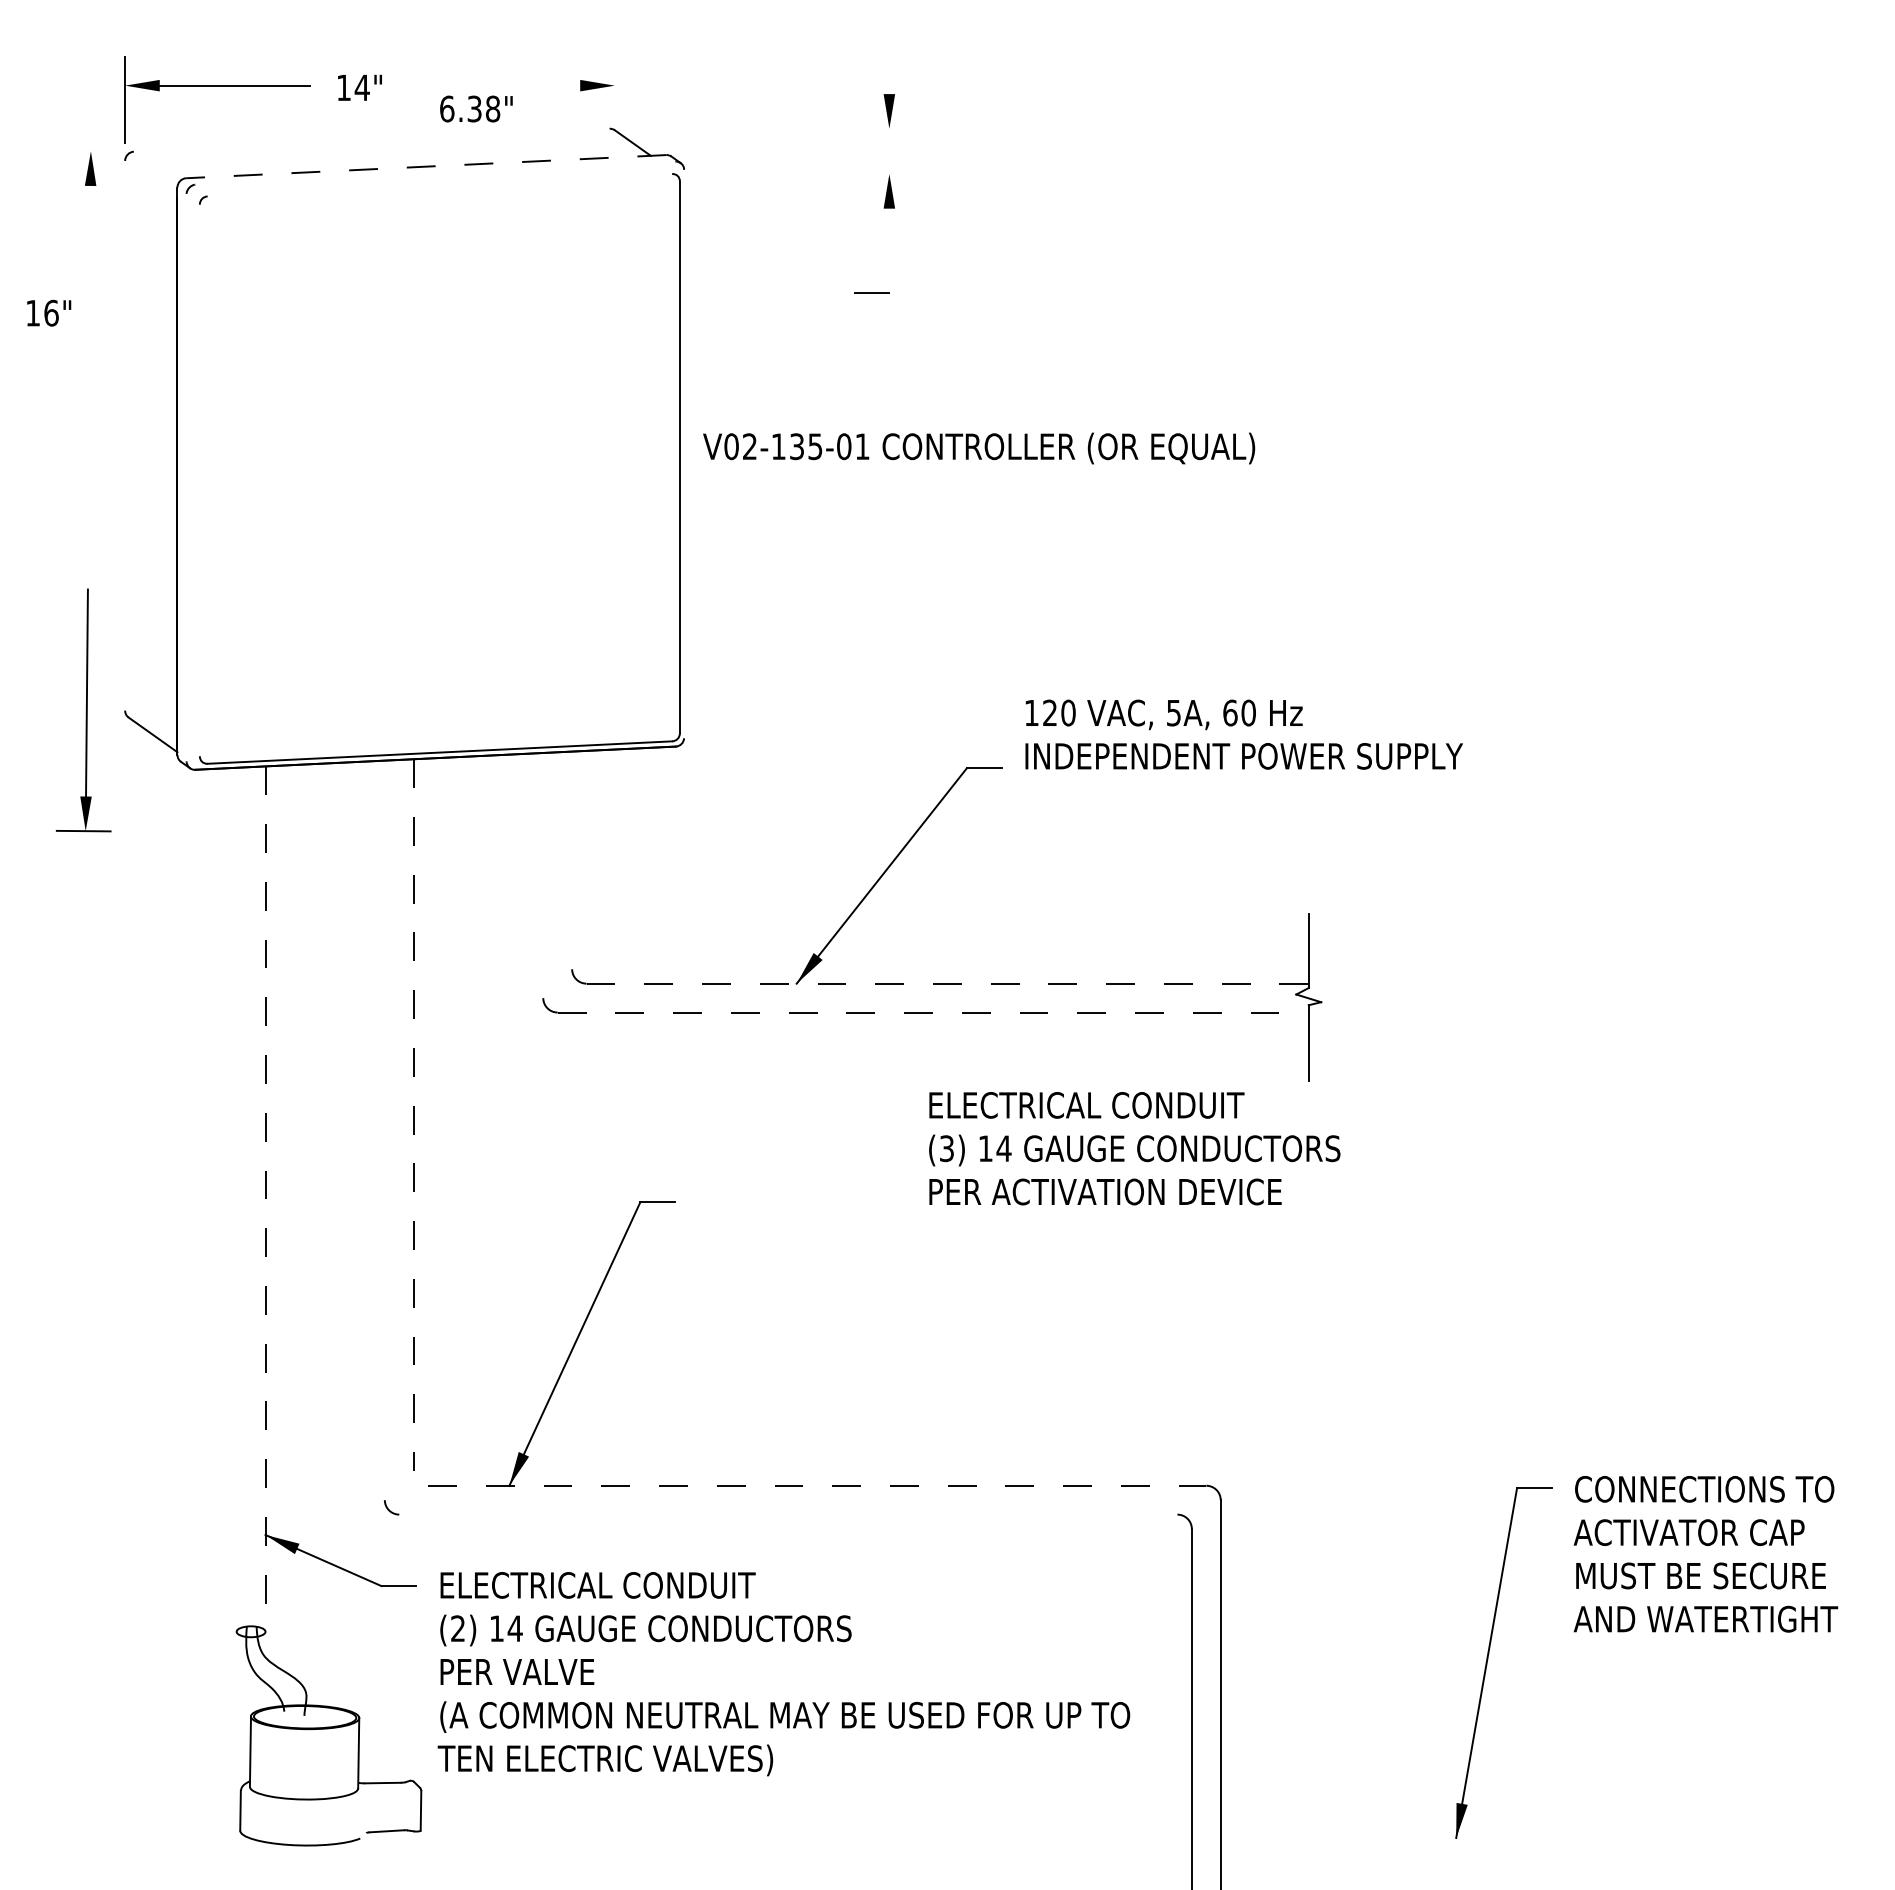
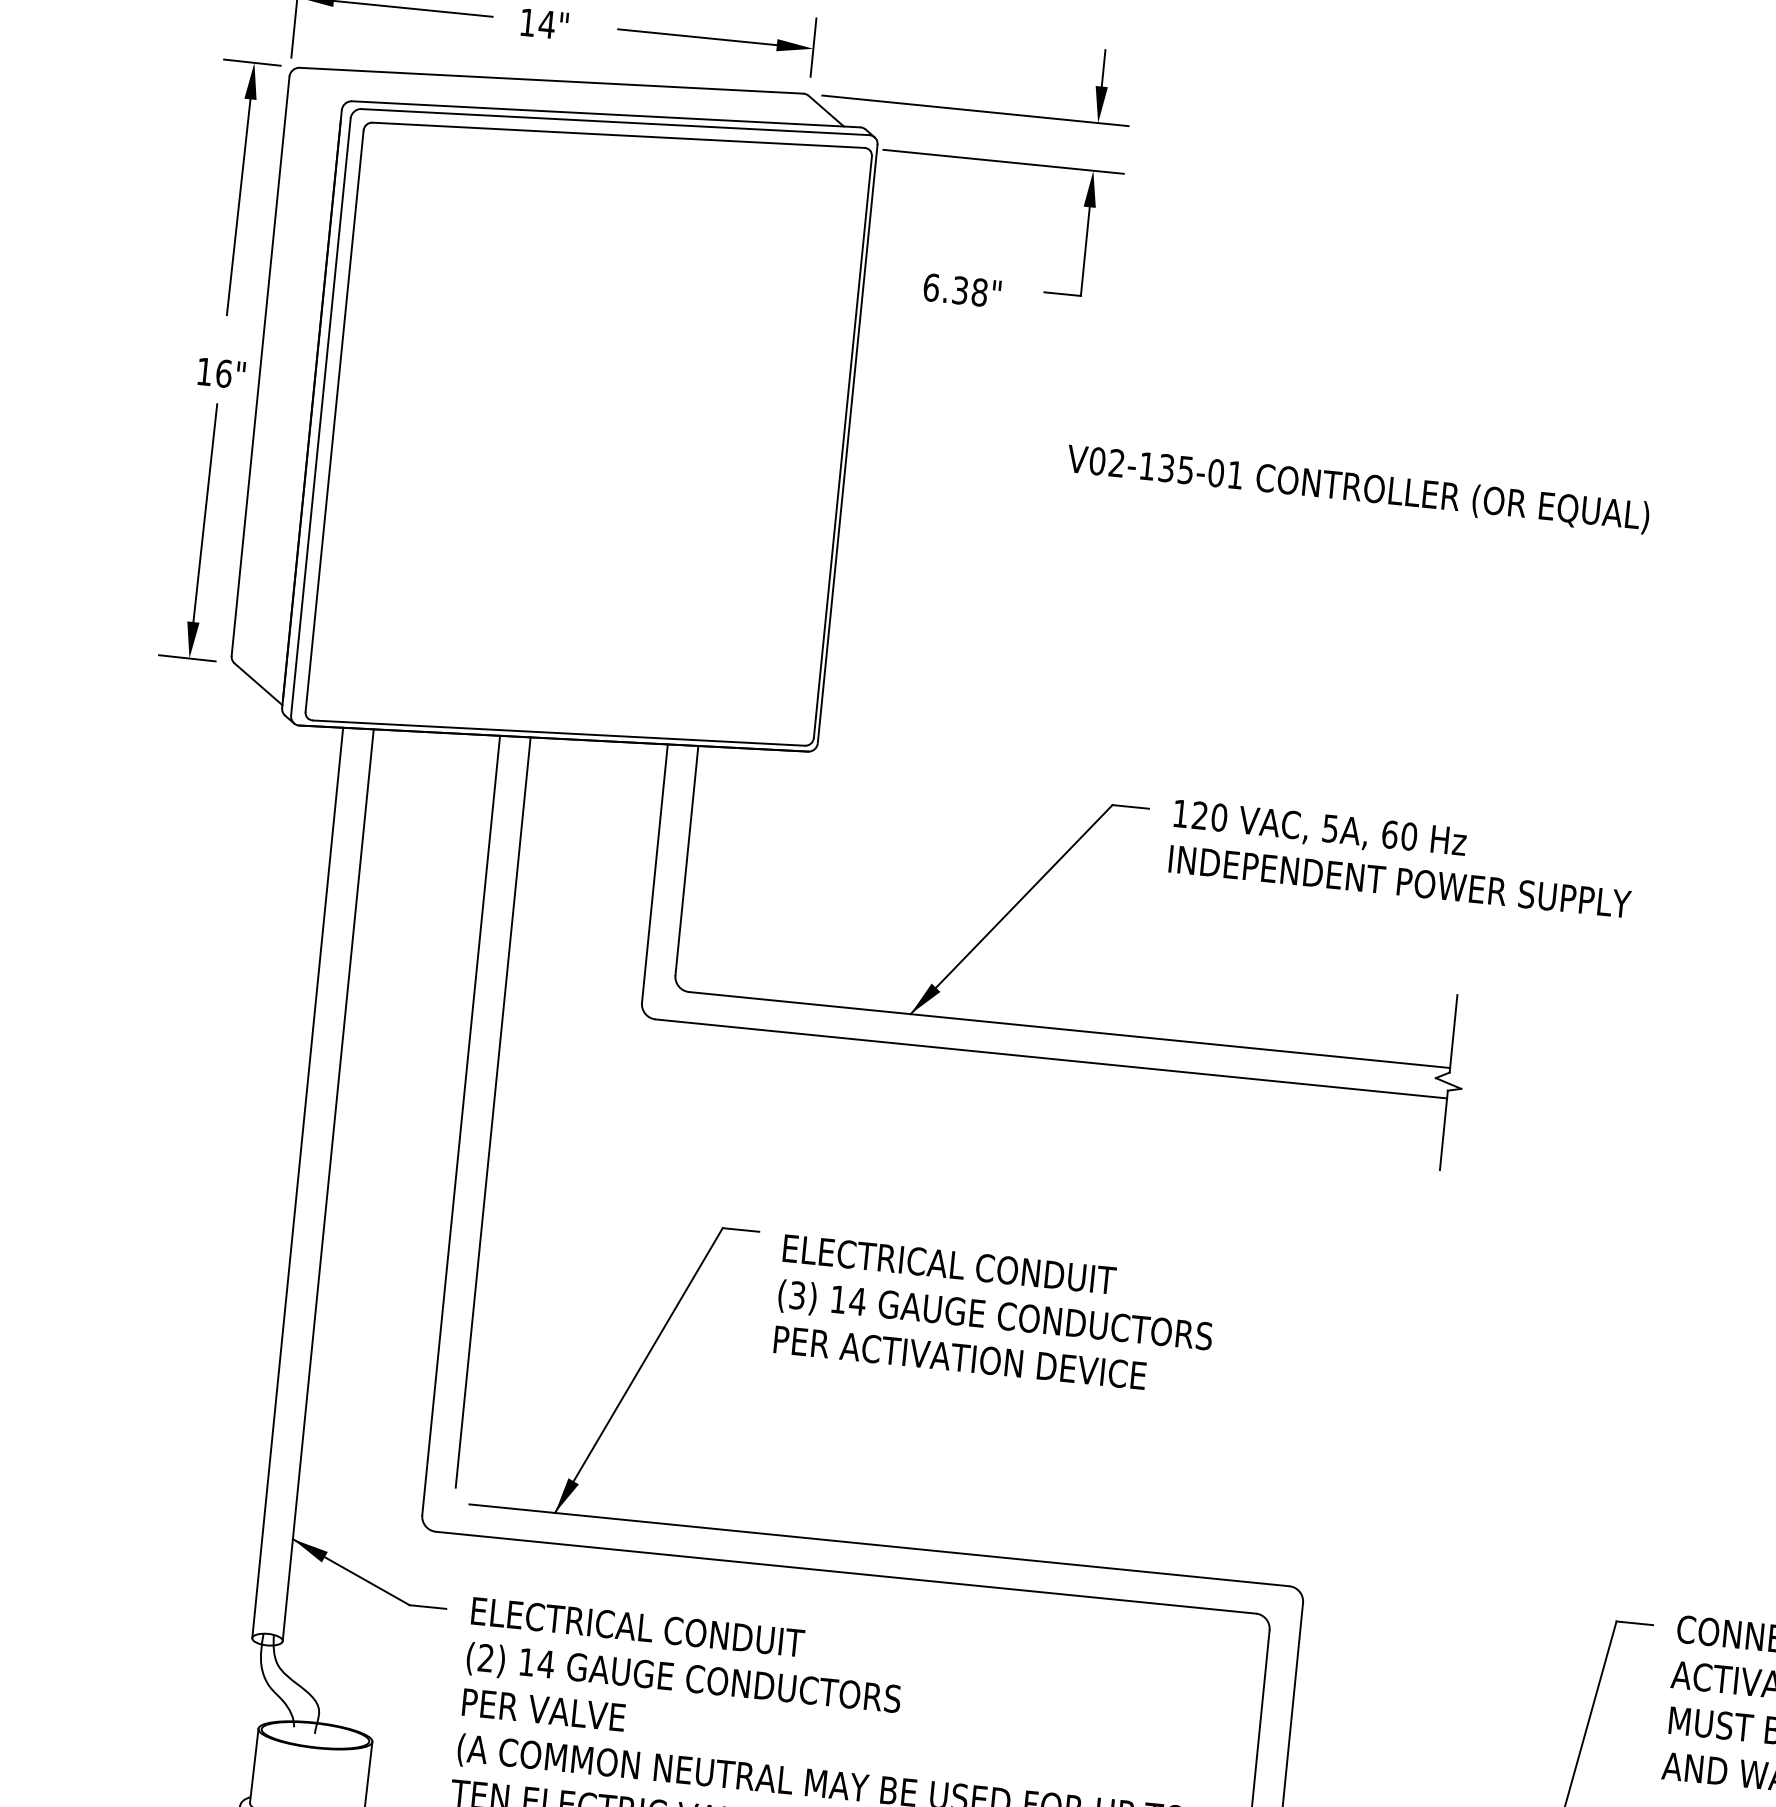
line: (889, 76) -> (1103, 68), added
line: (614, 84) -> (813, 47), added
line: (504, 85) -> (697, 37), added
text: (476, 108) -> (962, 290), moved
line: (772, 128) -> (975, 110), added
line: (371, 139) -> (551, 79), added
line: (88, 151) -> (251, 62), added
line: (425, 166) -> (605, 114), dashed -> solid
line: (435, 172) -> (615, 121), added
line: (804, 174) -> (1003, 162), added
line: (439, 185) -> (618, 135), added
line: (889, 250) -> (1085, 251), added
line: (89, 288) -> (238, 207), added
text: (49, 312) -> (222, 372), moved
line: (125, 435) -> (260, 365), added
text: (979, 448) -> (1358, 489), moved
line: (684, 453) -> (848, 443), added
line: (186, 477) -> (320, 416), added
line: (199, 480) -> (334, 421), added
part: (83, 710) -> (199, 531), moved
text: (1243, 734) -> (1401, 858), moved
line: (572, 860) -> (687, 860), added
line: (543, 875) -> (655, 873), added
line: (948, 983) -> (1070, 1029), dashed -> solid
line: (933, 1012) -> (1051, 1058), dashed -> solid
line: (413, 1115) -> (492, 1112), dashed -> solid
line: (384, 1130) -> (460, 1125), added
text: (1134, 1148) -> (995, 1315), moved
line: (236, 1199) -> (297, 1182), added
line: (265, 1199) -> (328, 1185), dashed -> solid
line: (817, 1485) -> (879, 1545), dashed -> solid
line: (788, 1514) -> (846, 1572), added

